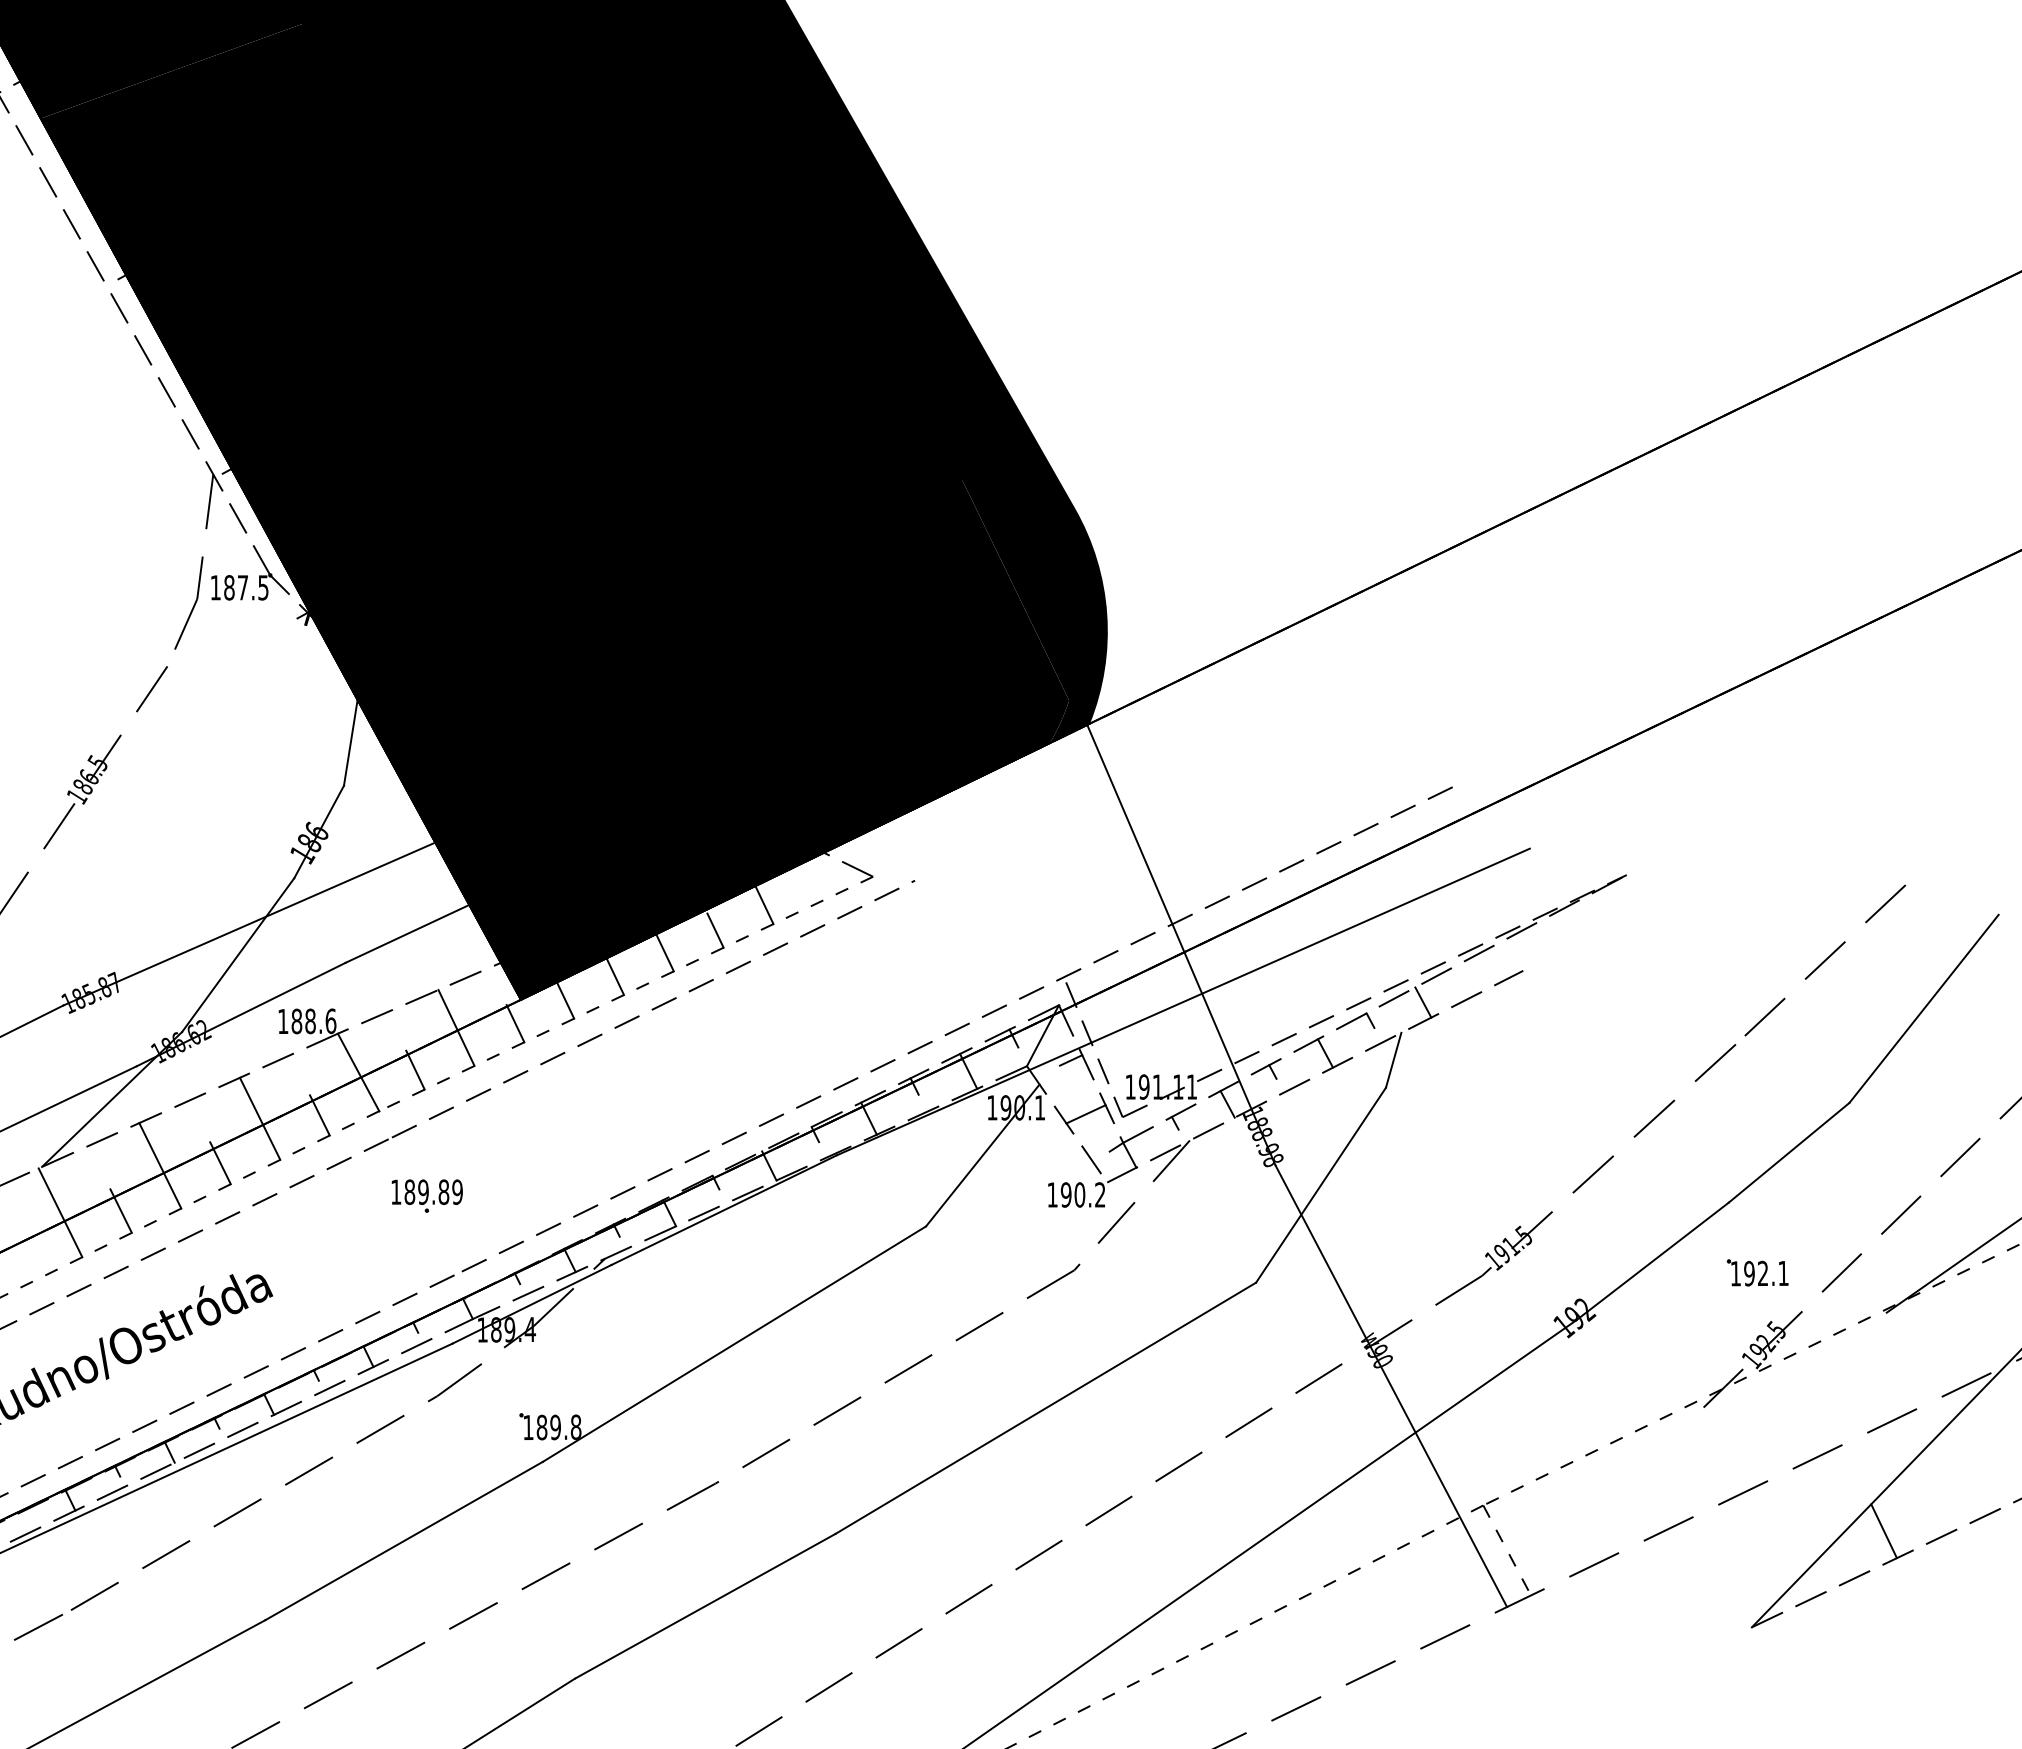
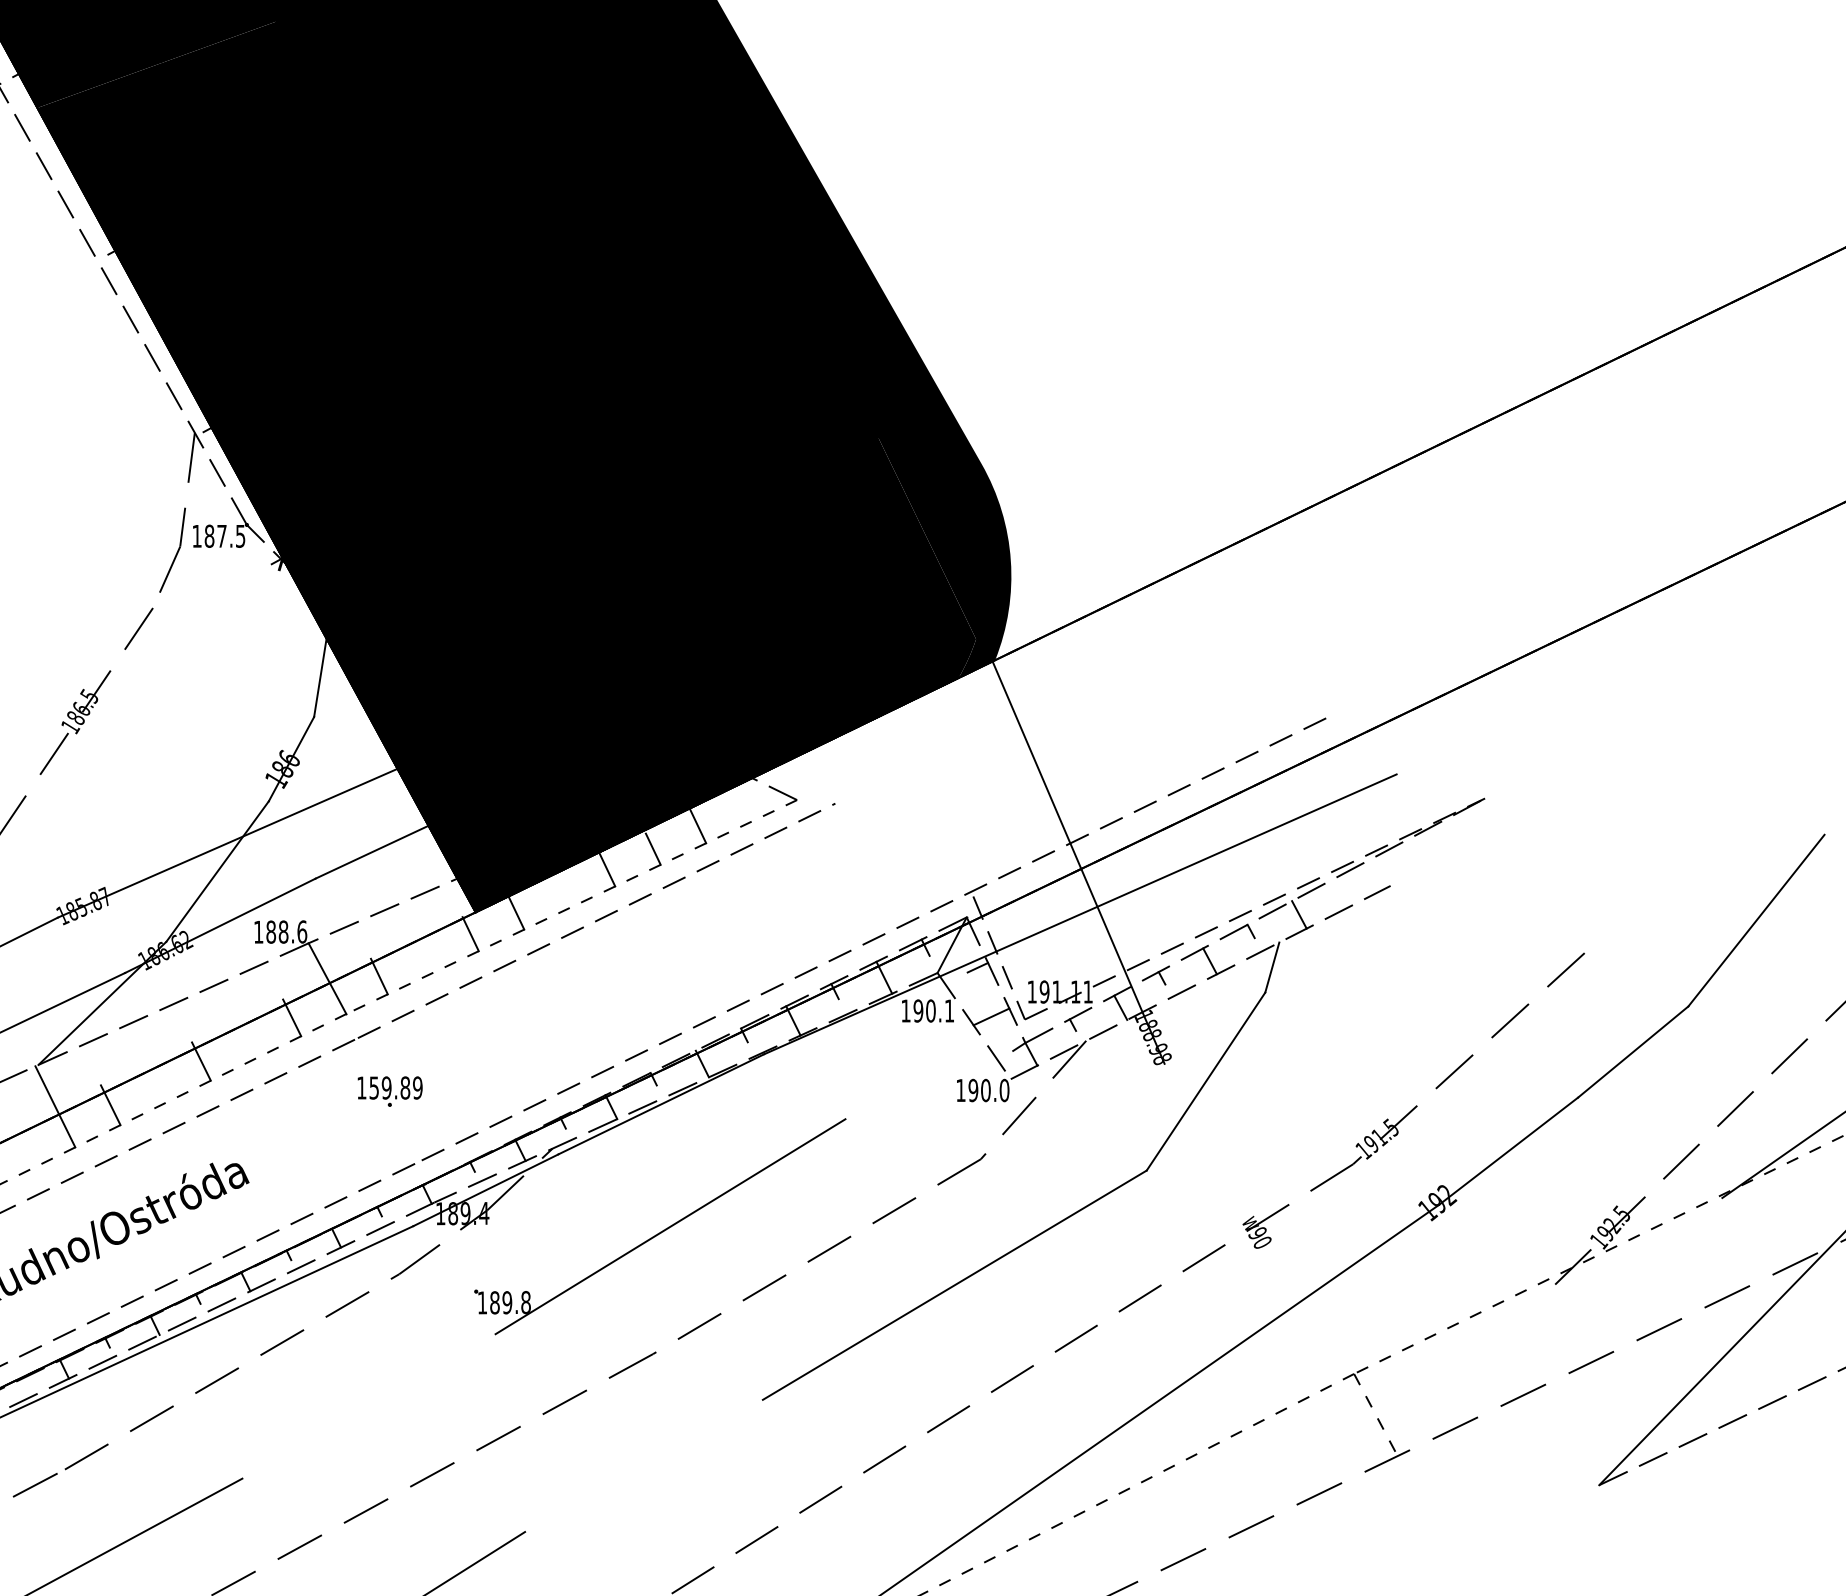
line: (1825, 960) -> (1666, 876), removed
line: (615, 977) -> (561, 892), removed
line: (456, 1027) -> (416, 937), removed
line: (259, 1118) -> (237, 1020), removed
line: (982, 1155) -> (896, 1054), removed
line: (160, 1165) -> (146, 1063), removed
text: (409, 1191) -> (373, 1087), 189.89 -> 159.89
text: (1100, 1194) -> (1004, 1090), 190.2 -> 190.0
part: (1757, 1272) -> (1604, 1161), removed
line: (1391, 1386) -> (1270, 1265), removed
line: (1883, 1531) -> (1719, 1397), removed
line: (403, 1540) -> (368, 1405), removed
line: (705, 1605) -> (644, 1465), removed

